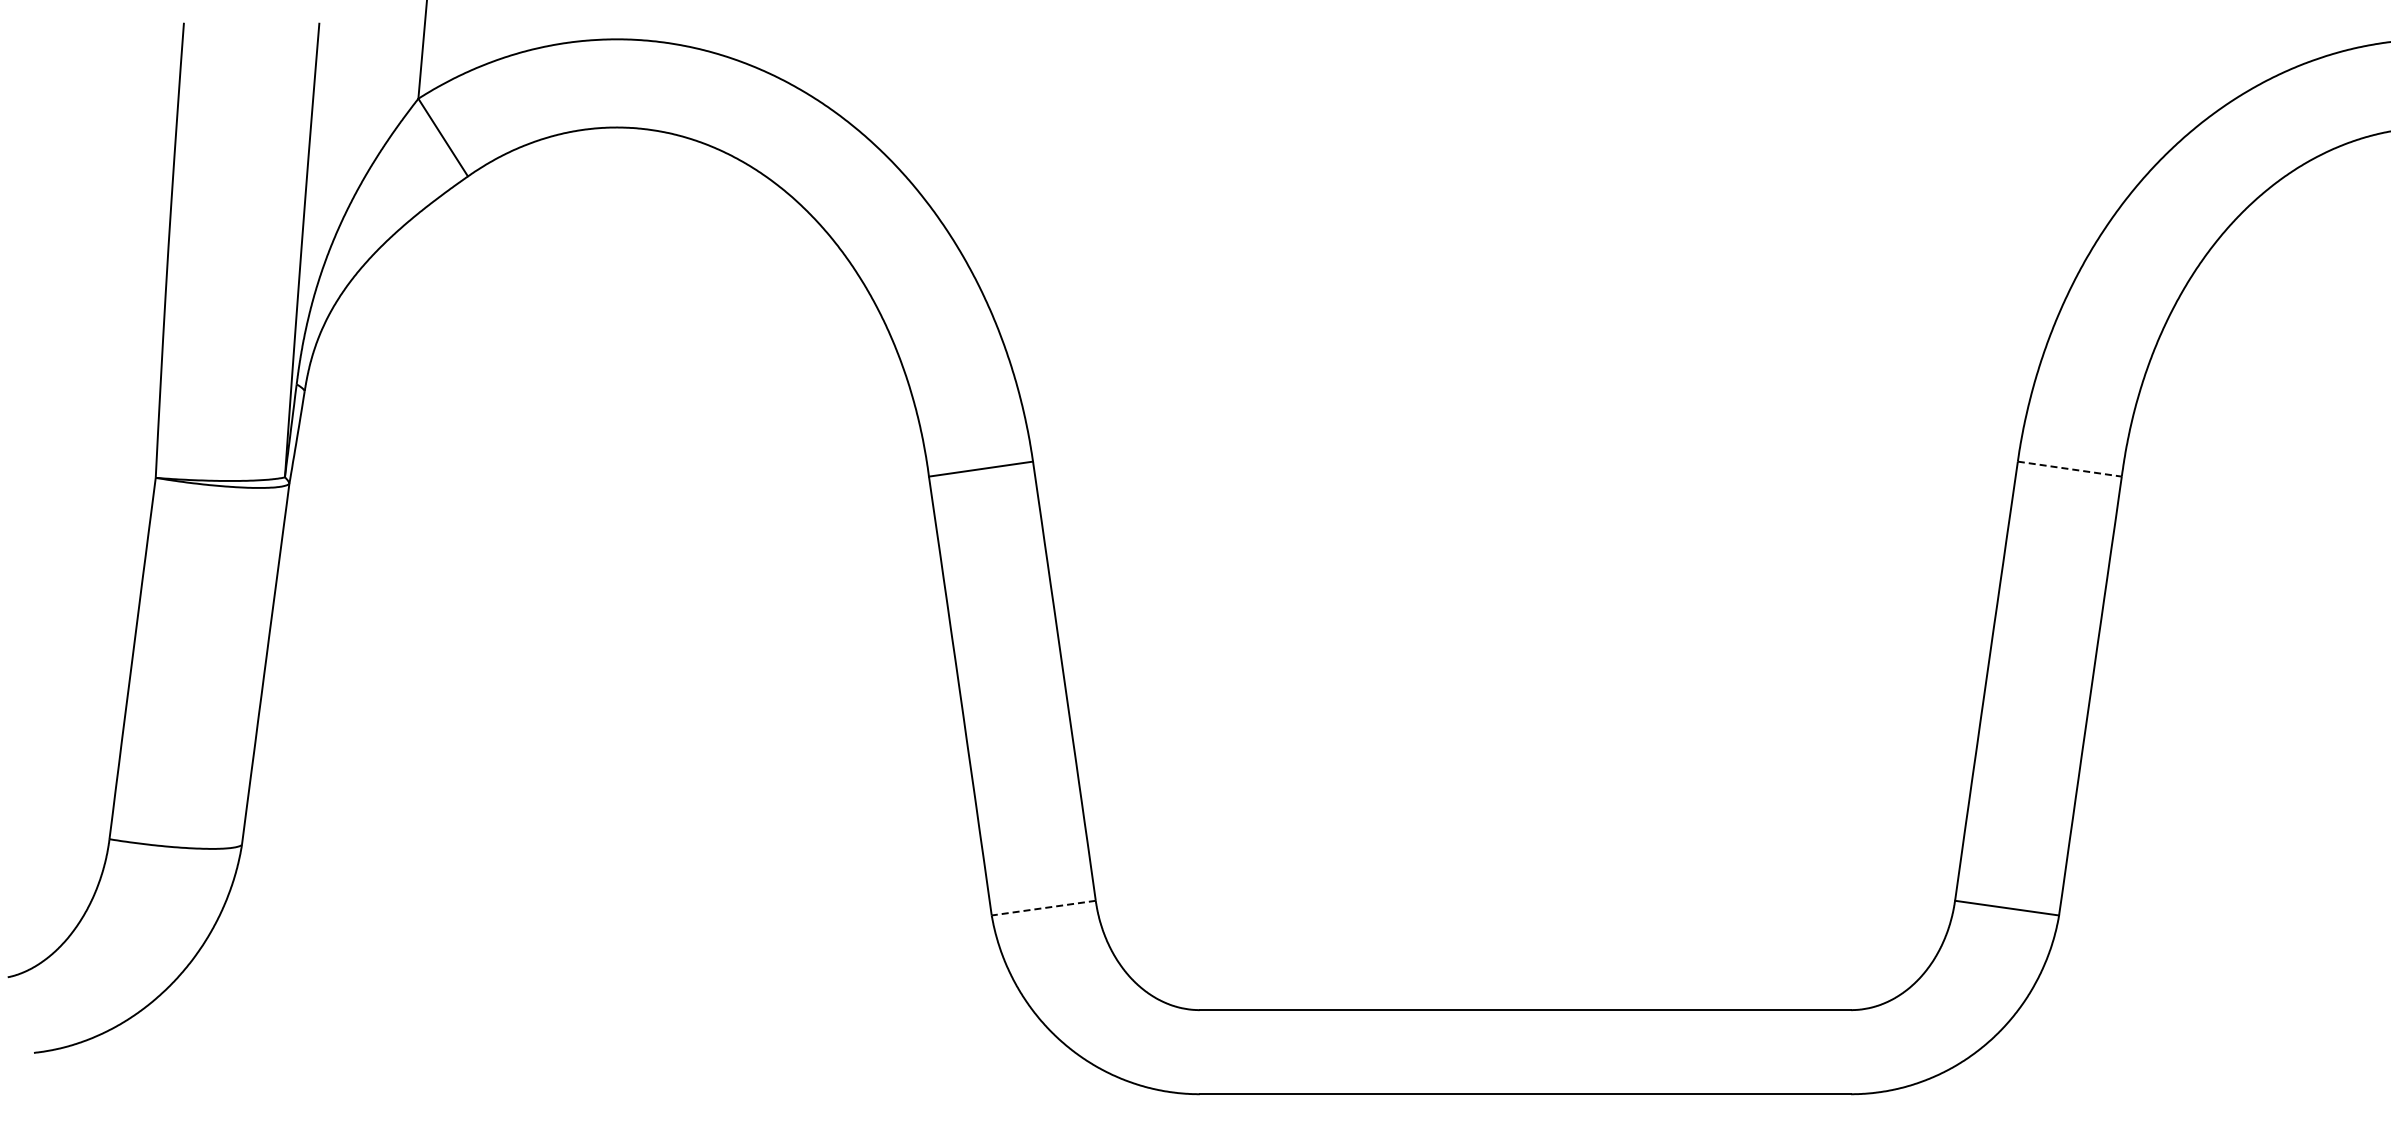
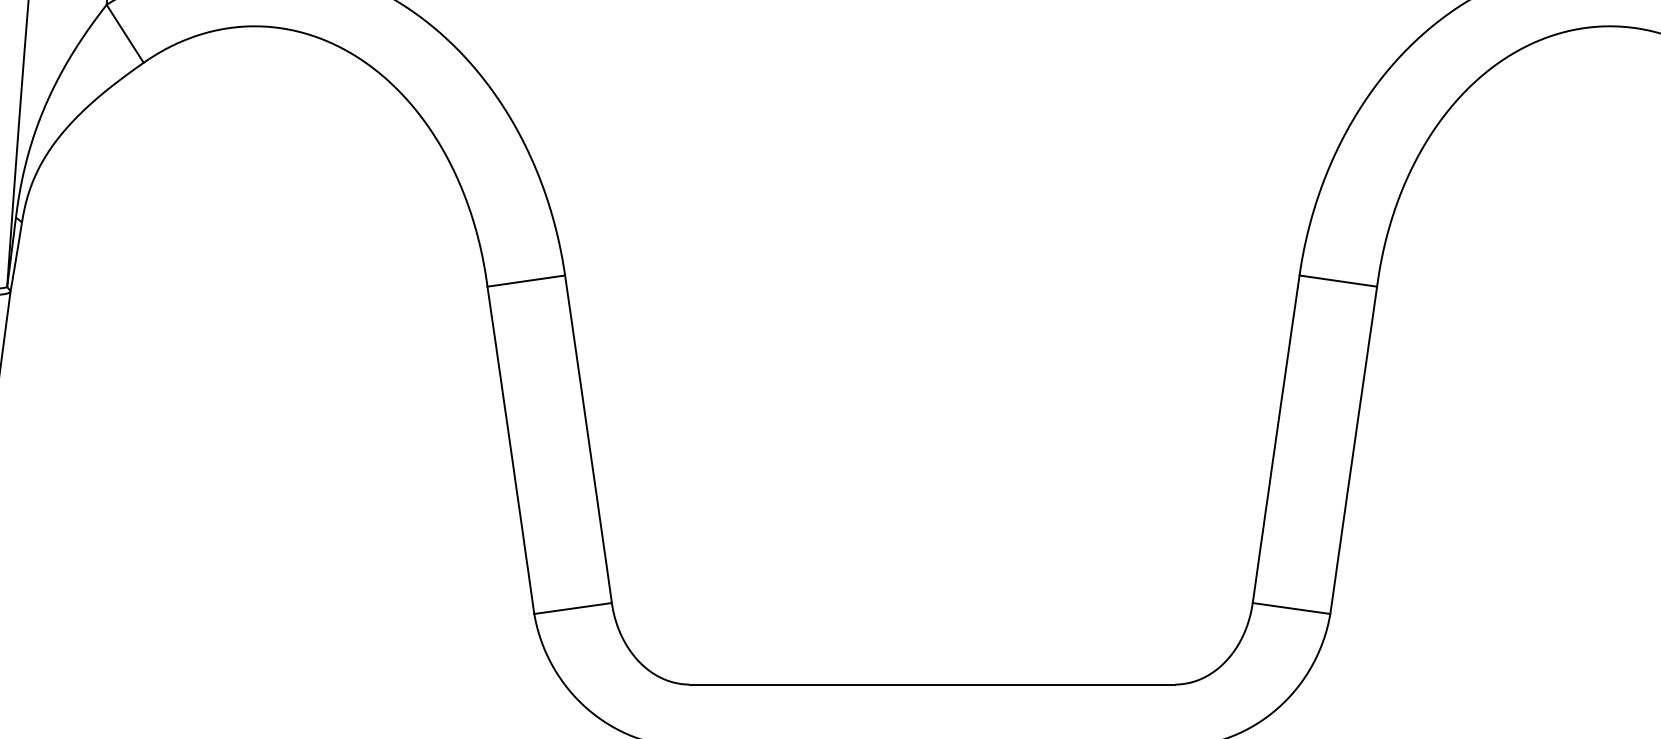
line: (2069, 469) -> (1338, 281), dashed -> solid
line: (1043, 908) -> (572, 608), dashed -> solid

